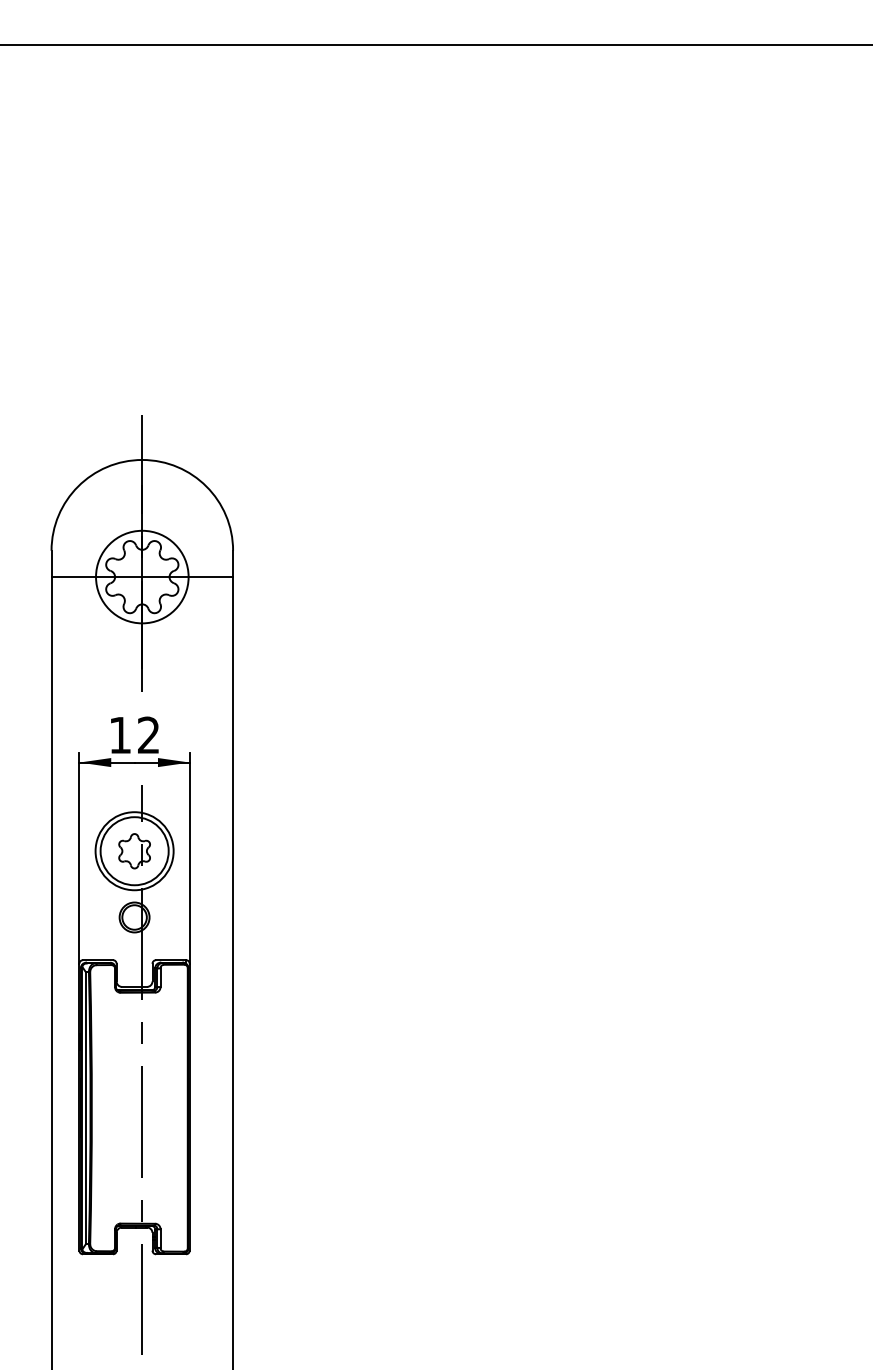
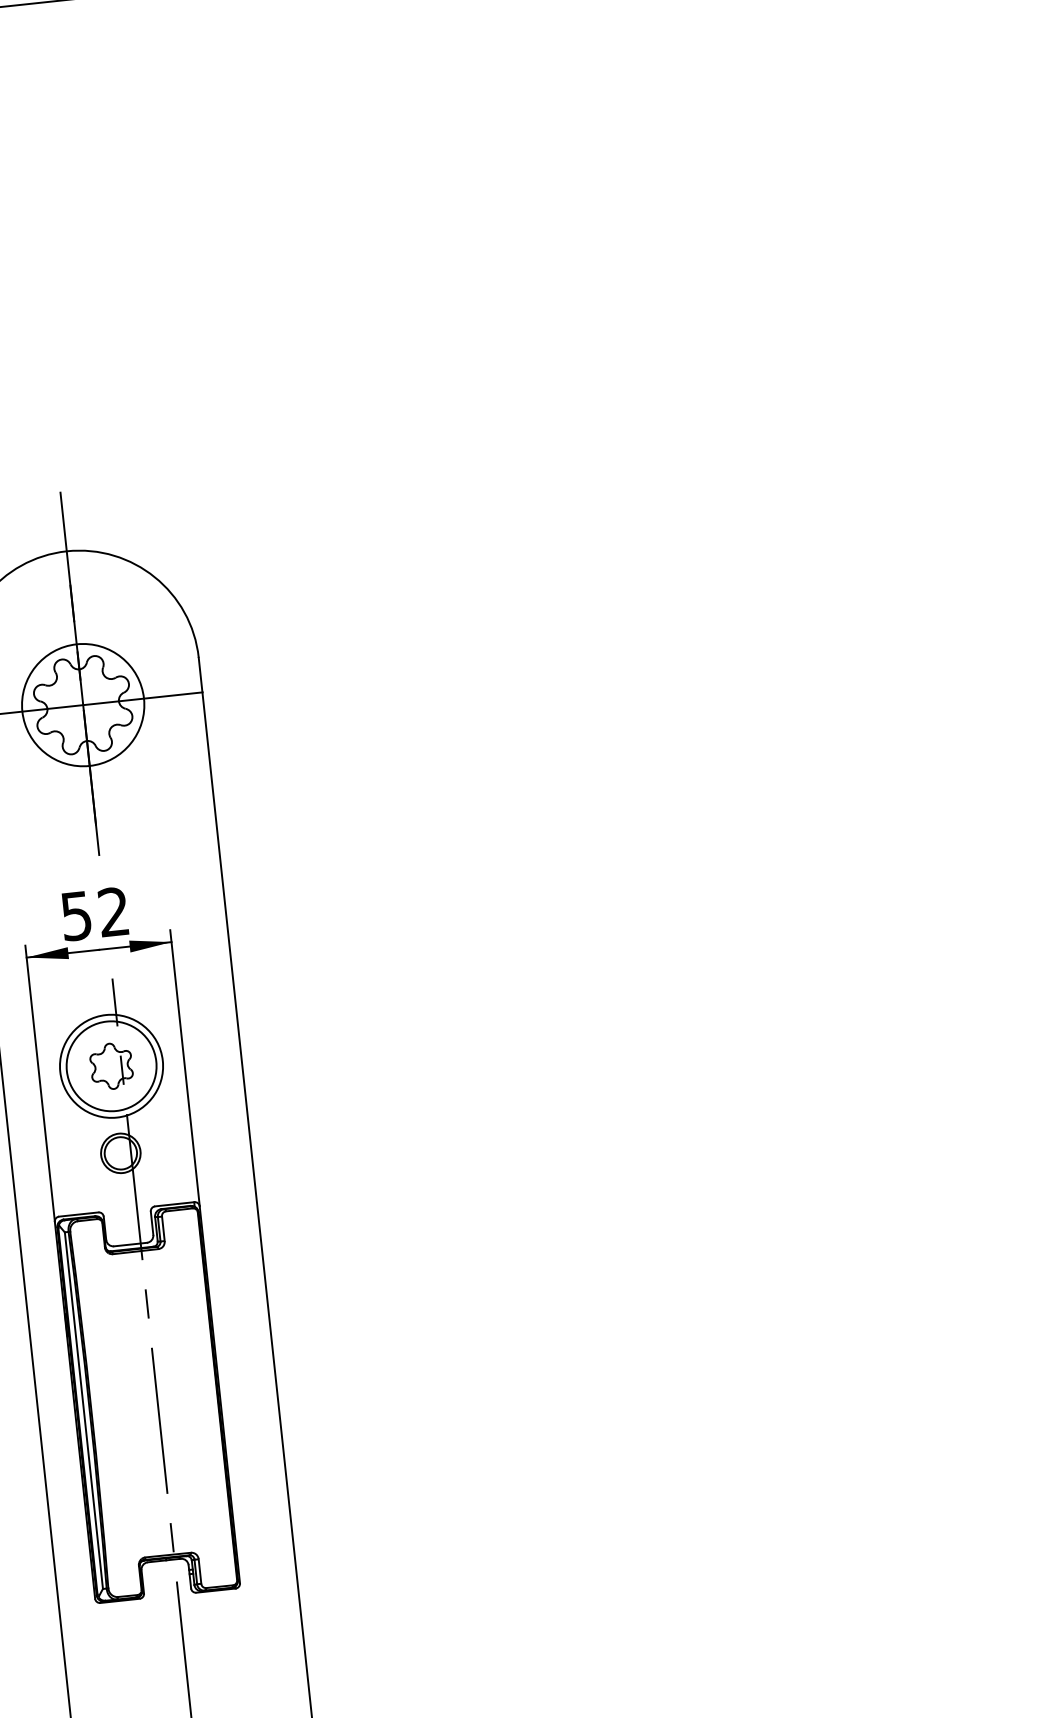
text: (119, 735) -> (75, 916), 12 -> 52

